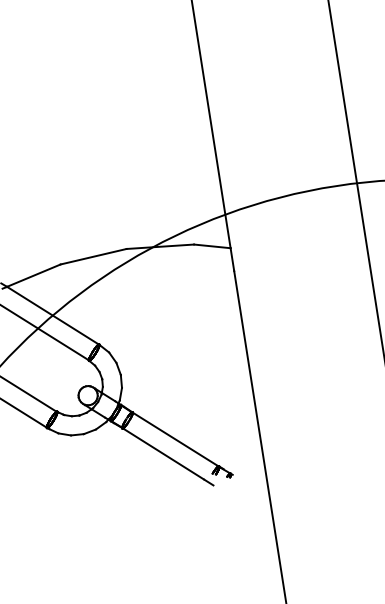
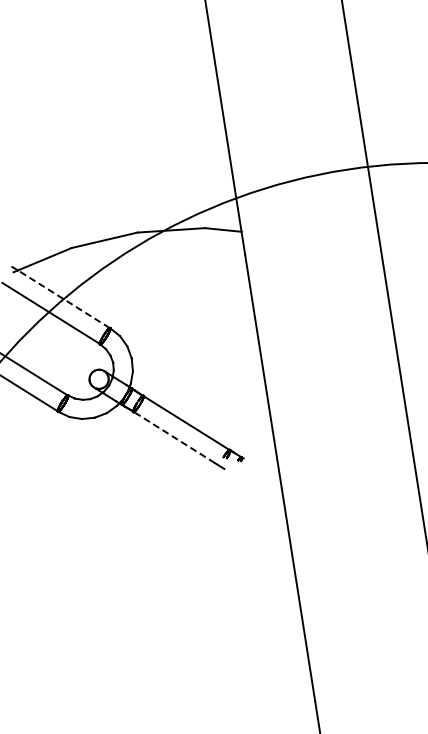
line: (52, 315) -> (63, 299), solid -> dashed
line: (163, 453) -> (174, 437), solid -> dashed

